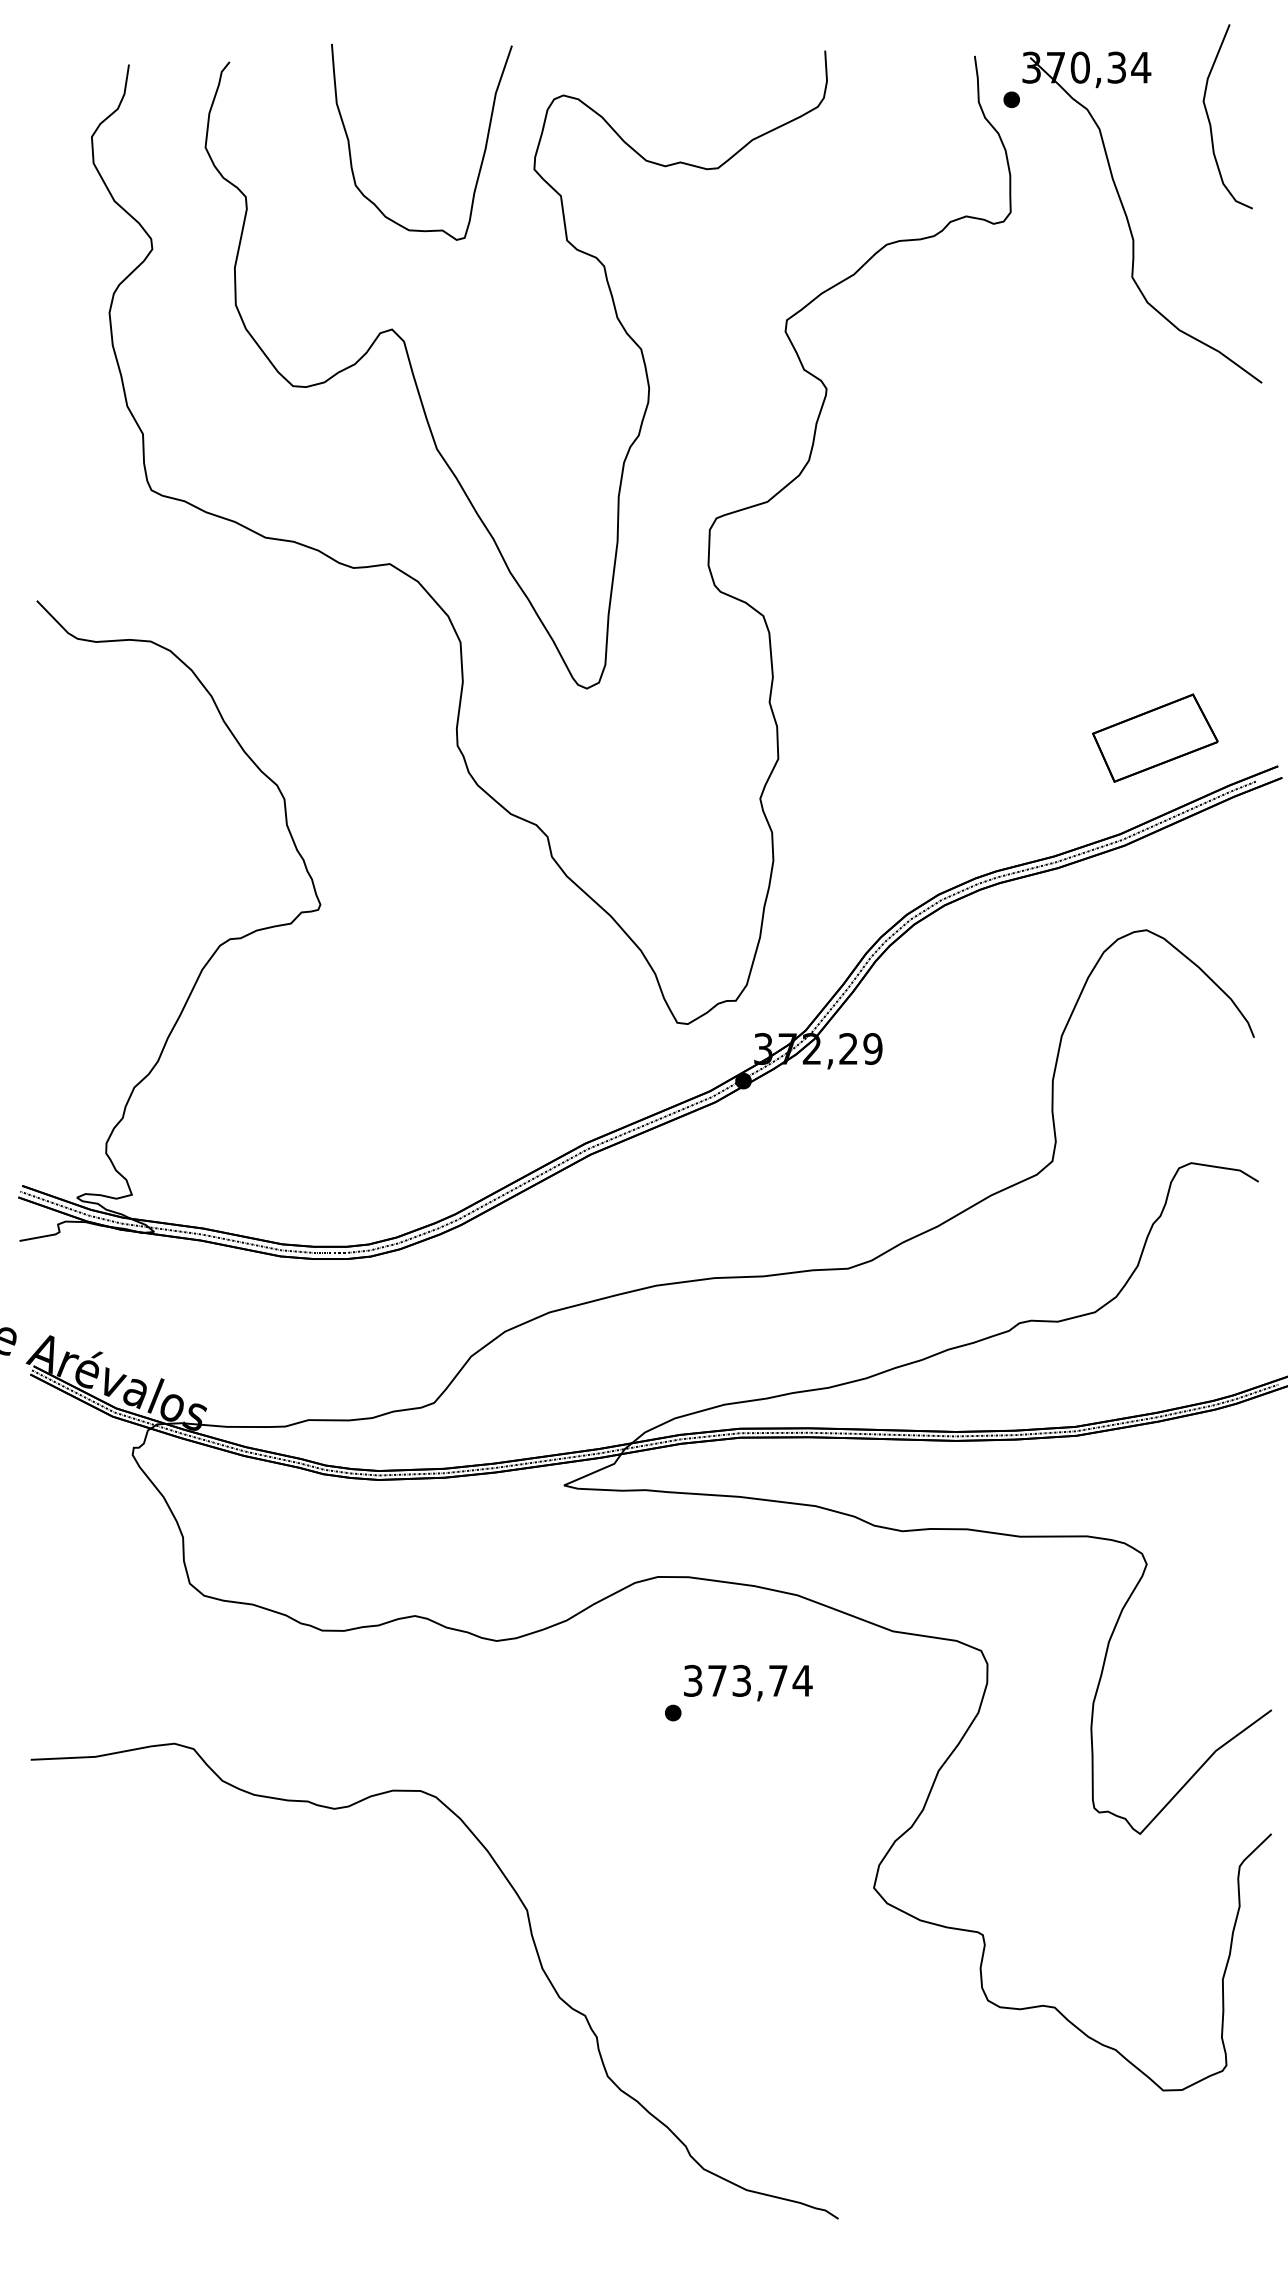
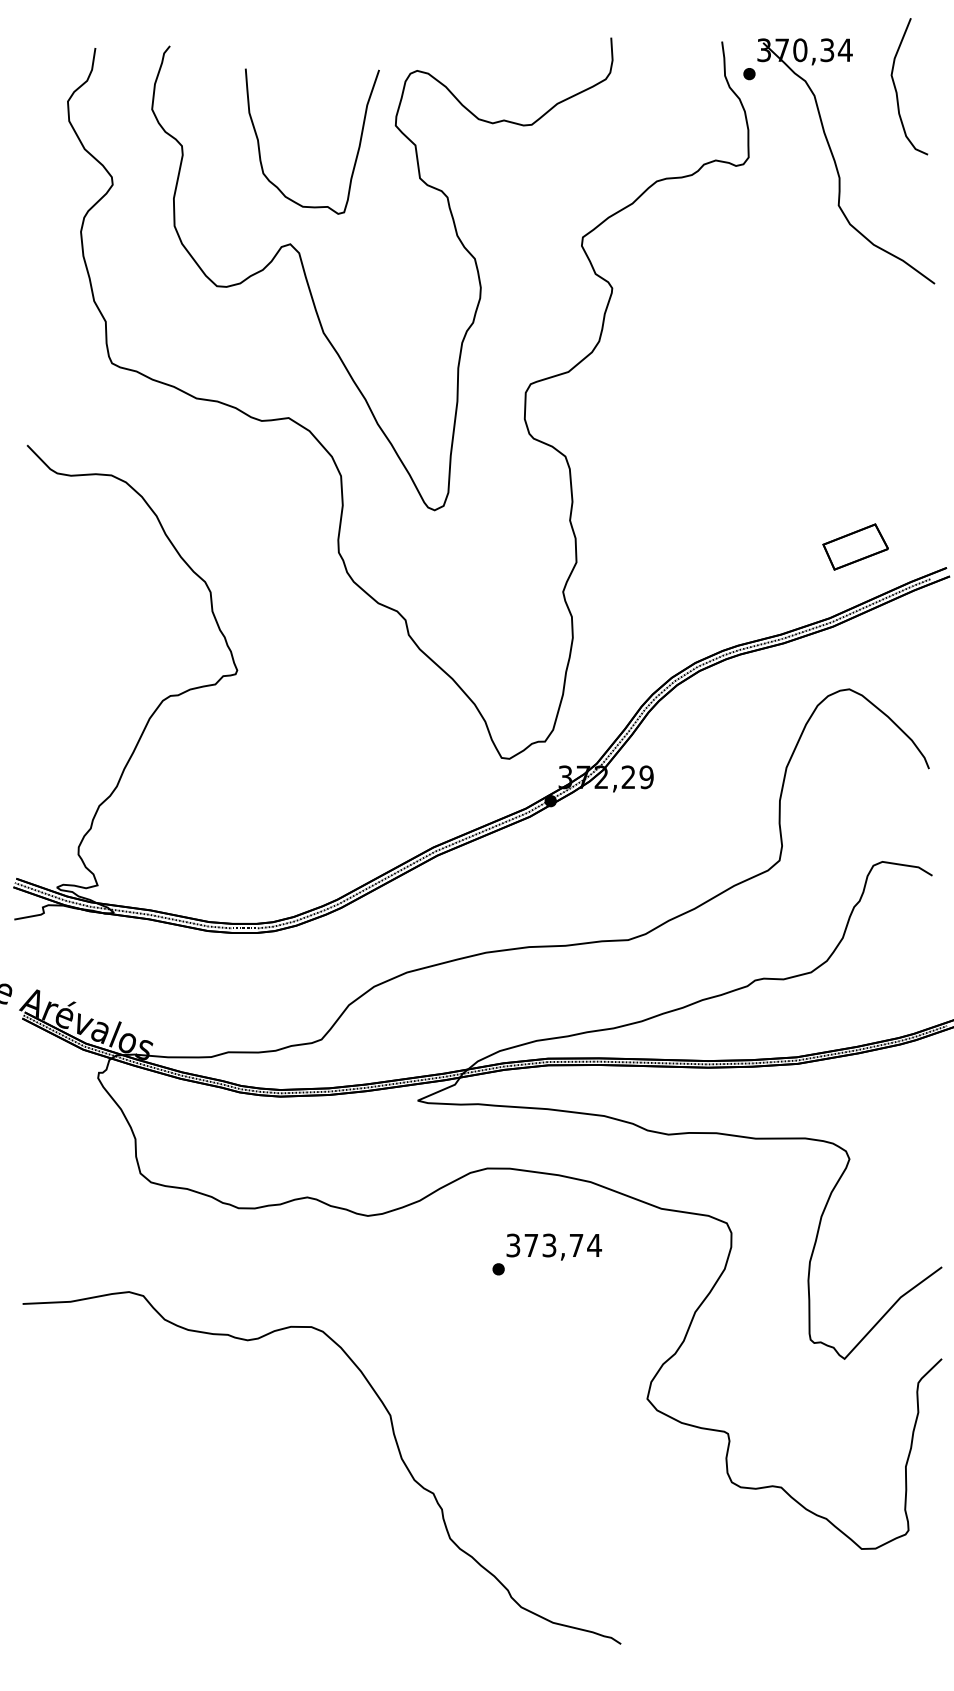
part: (481, 158) -> (356, 153), moved
part: (1154, 737) -> (855, 546), size x0.7

